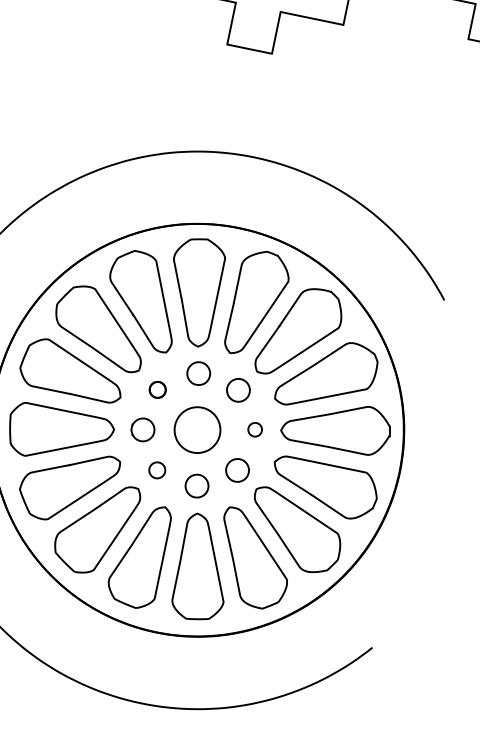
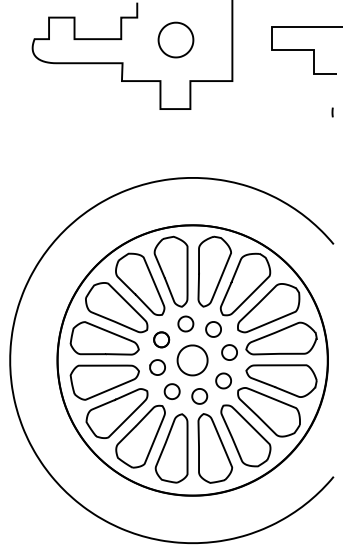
part: (157, 389) -> (161, 339), size x1.43
part: (255, 429) -> (229, 352), size x1.67
part: (156, 470) -> (171, 391), size x1.43

